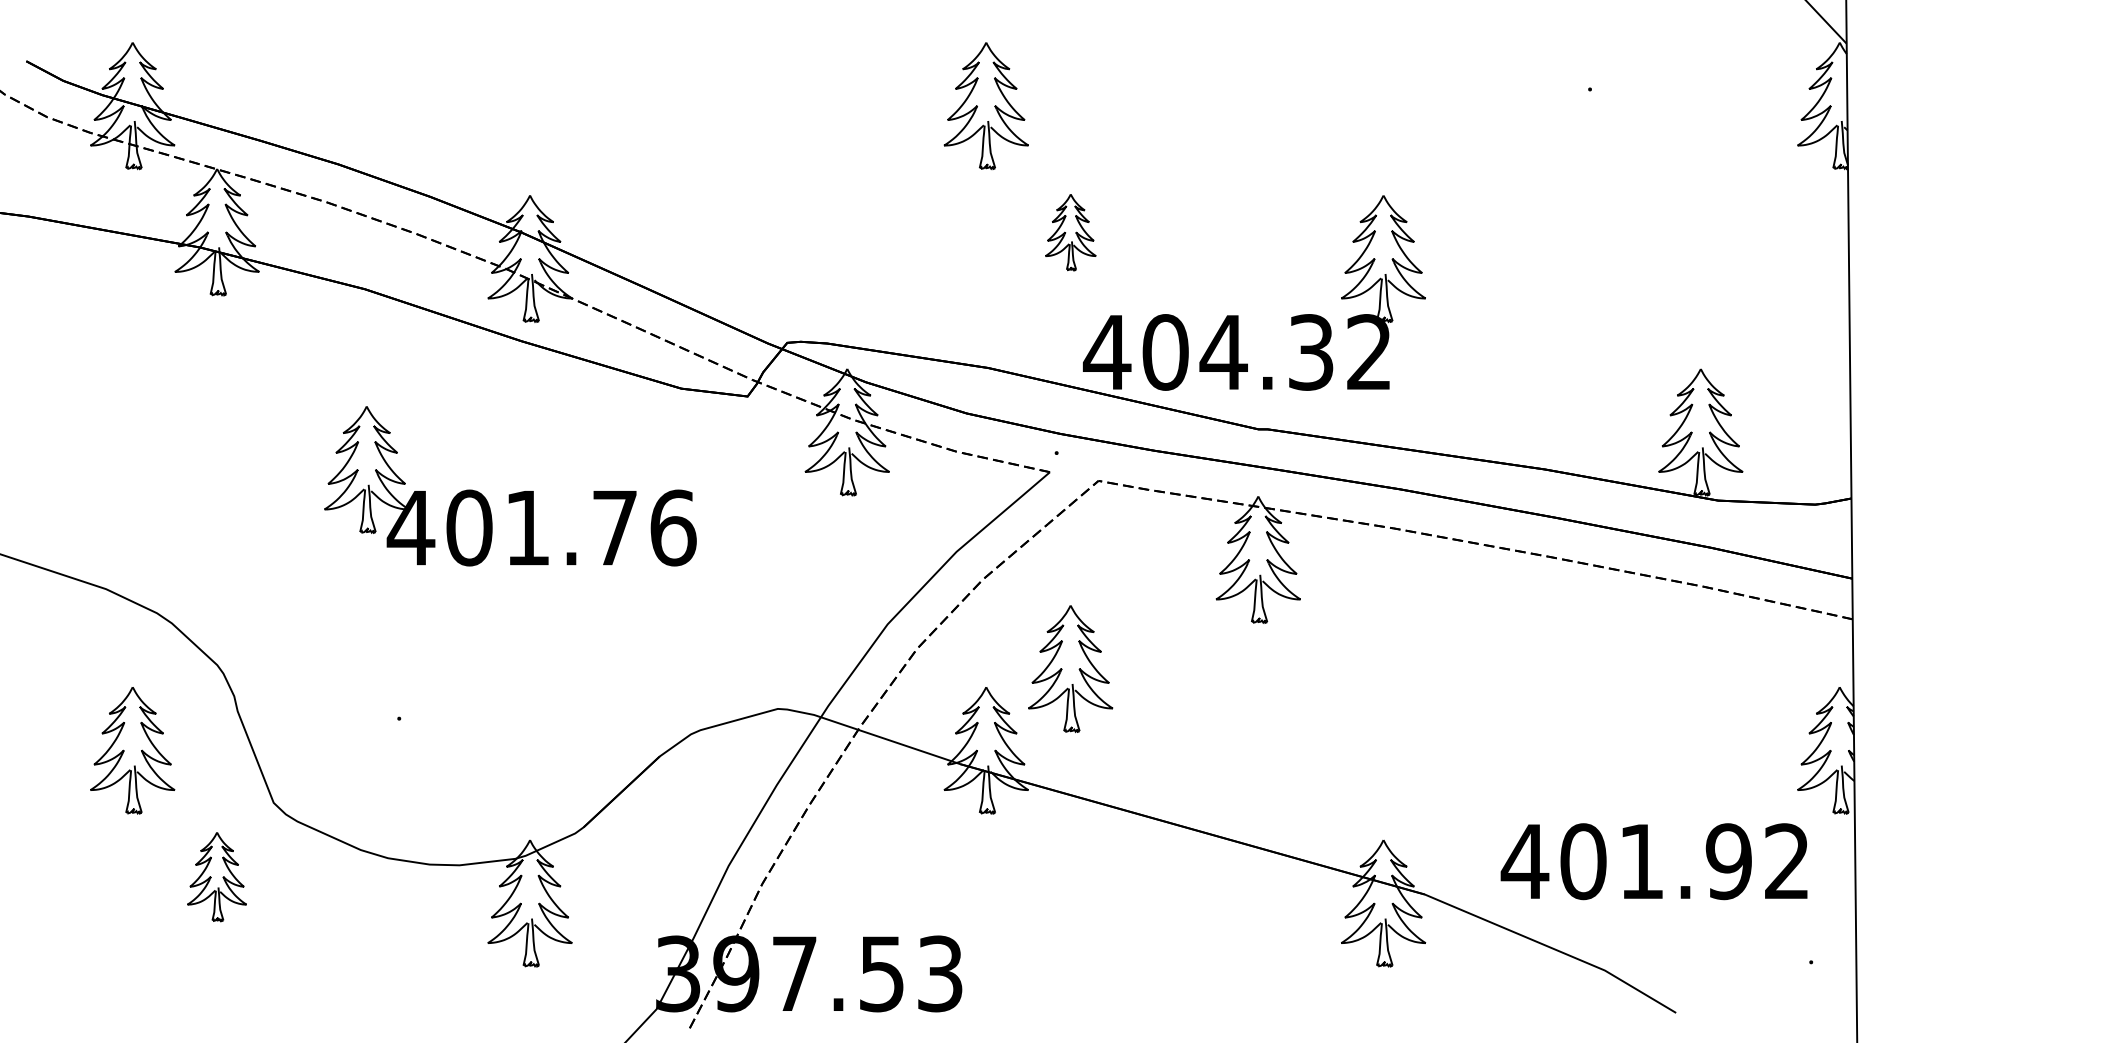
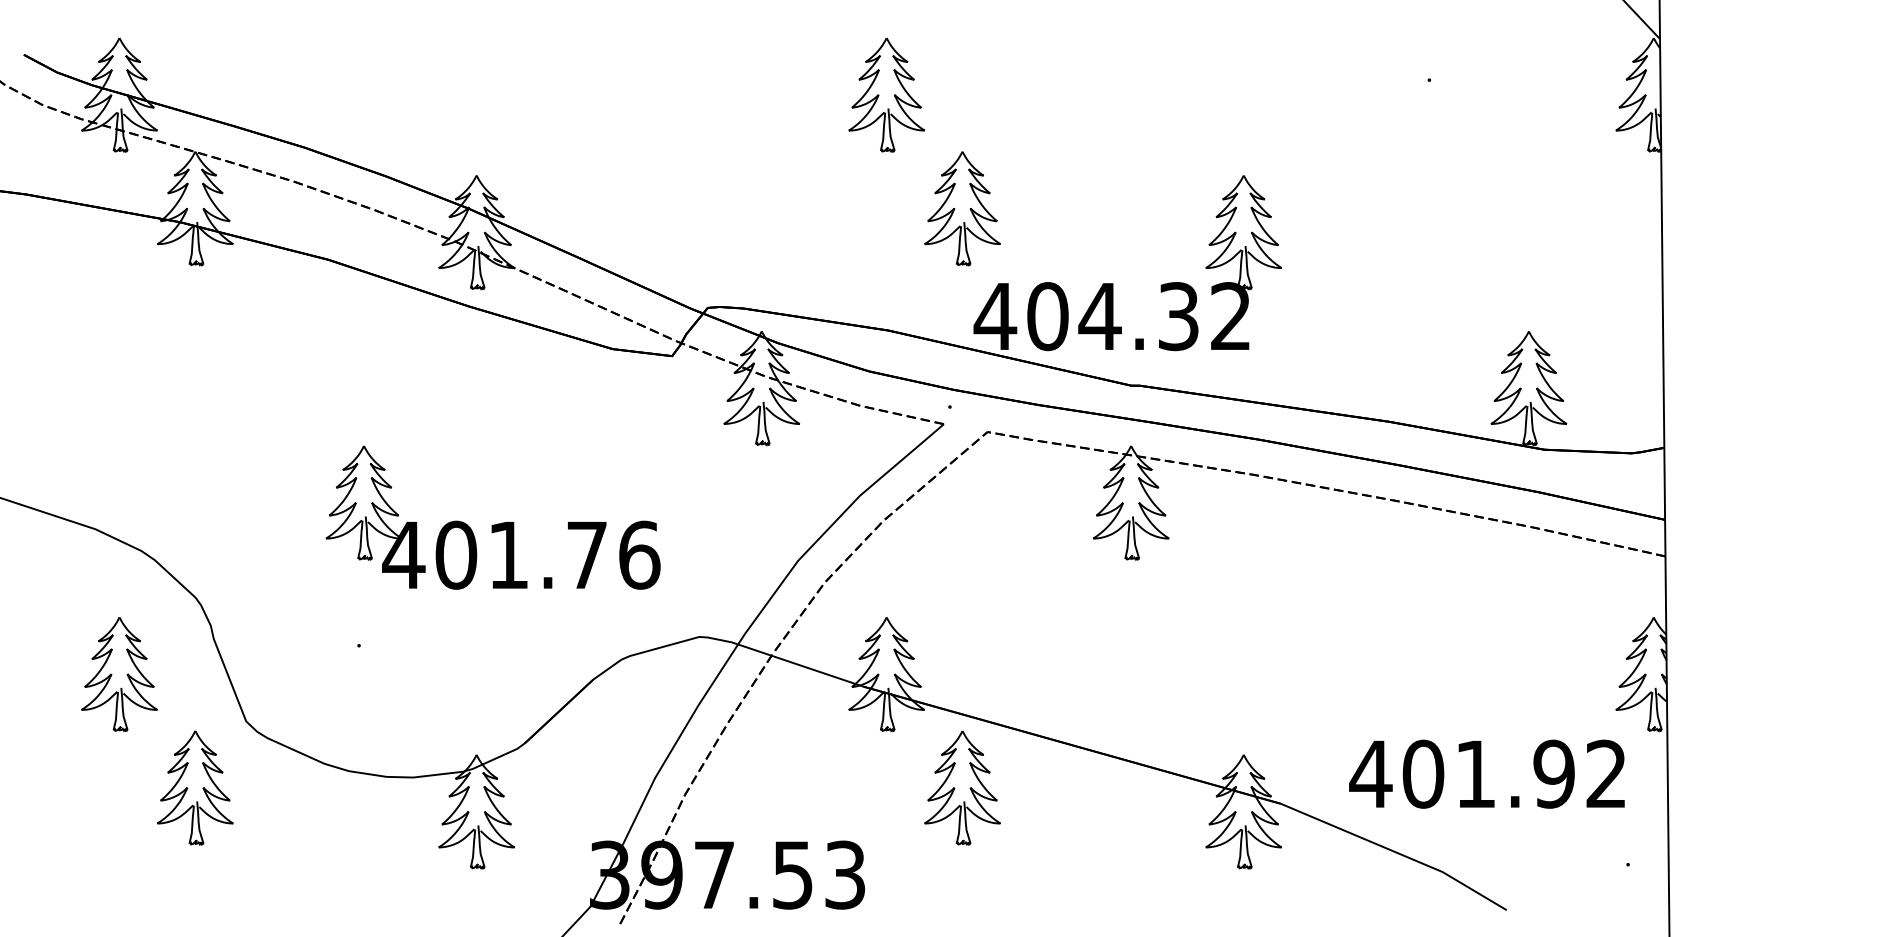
part: (1070, 232) -> (962, 208), size x1.67
part: (512, 493) -> (495, 524), moved
part: (1070, 669) -> (962, 788), moved
part: (216, 876) -> (194, 787), size x1.43

